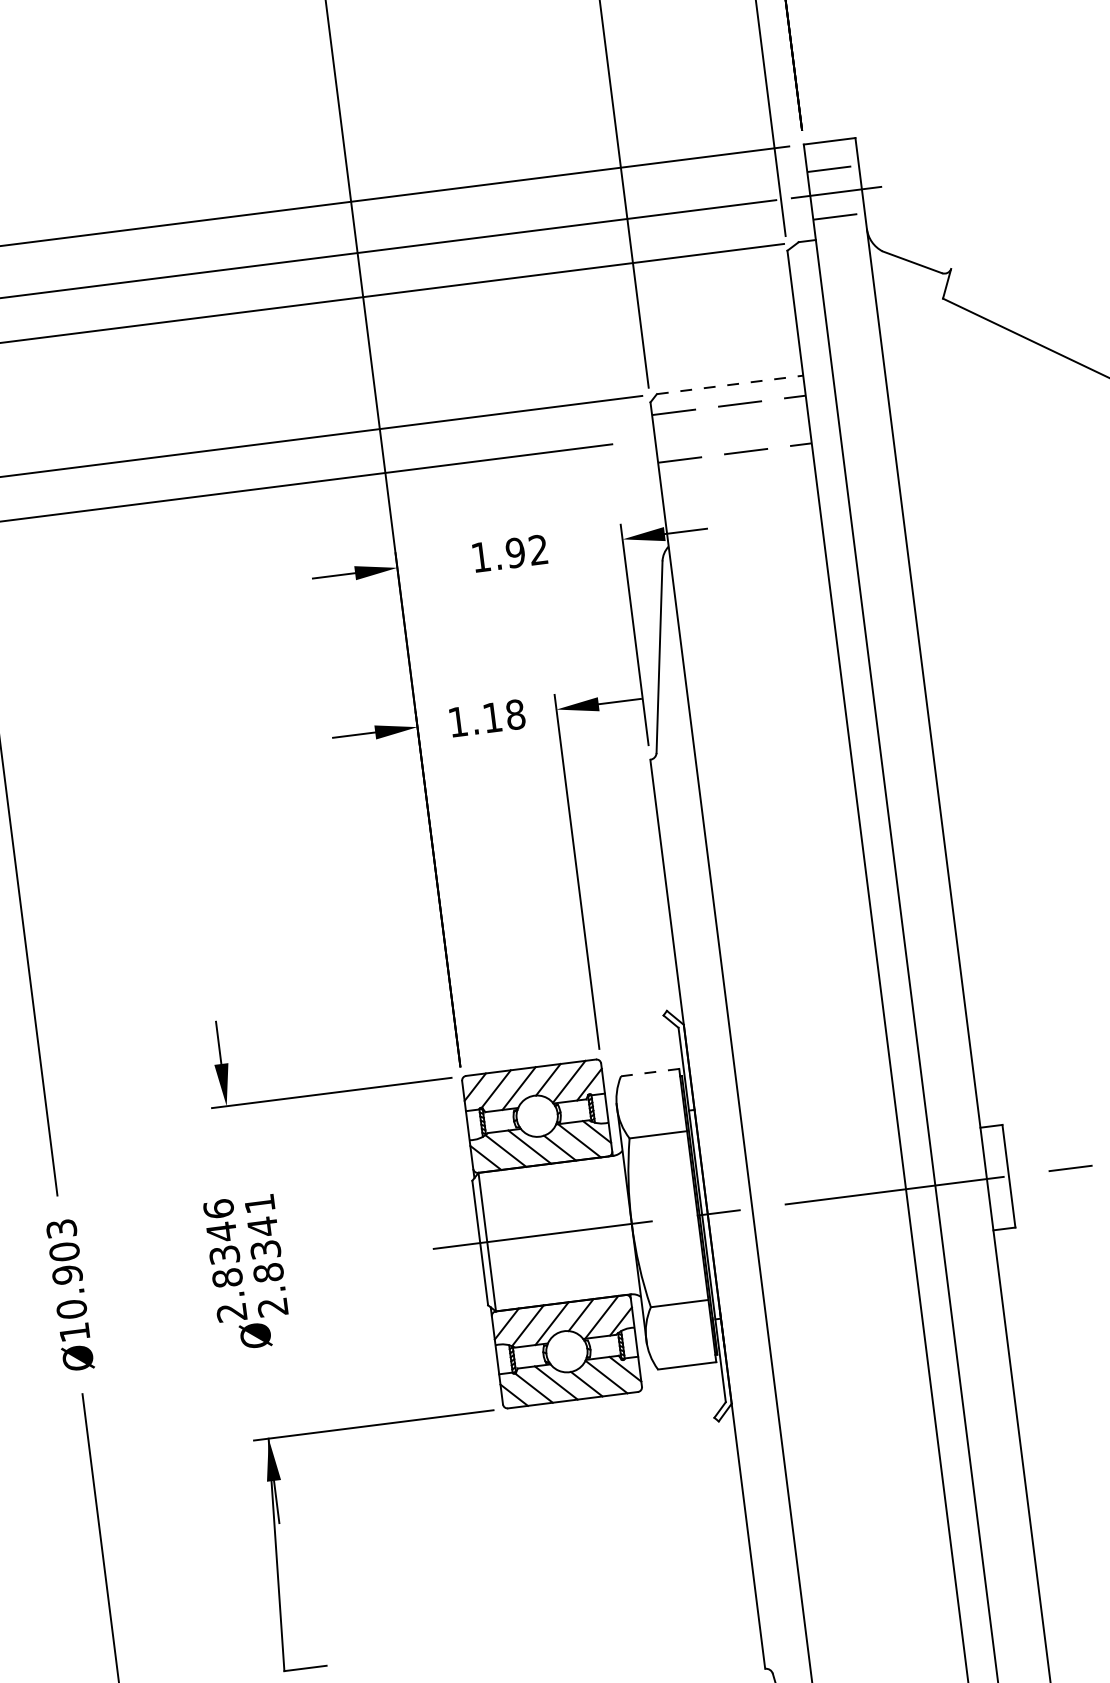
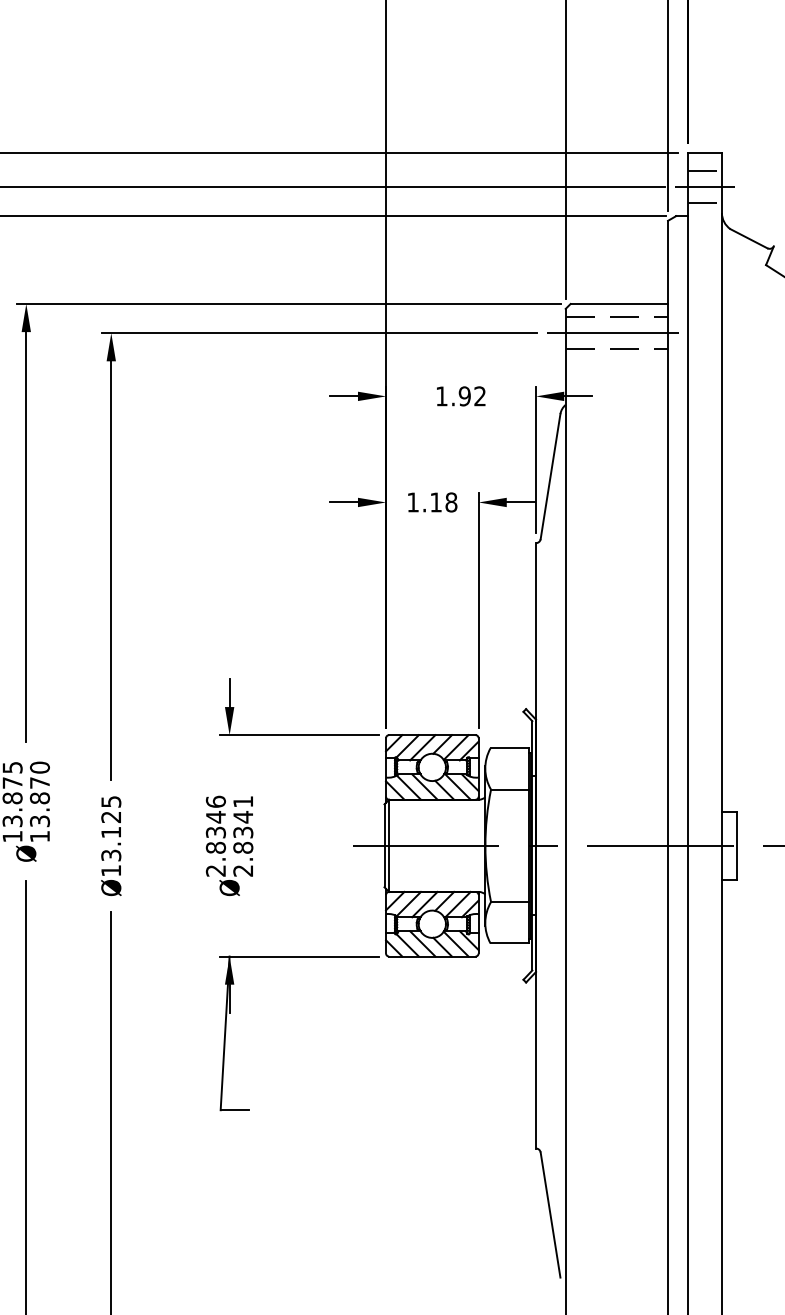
line: (730, 385) -> (619, 304), dashed -> solid
line: (725, 430) -> (612, 333), added
line: (650, 1072) -> (510, 748), dashed -> solid
text: (67, 1268) -> (111, 828), Ø10.903 -> Ø13.125

